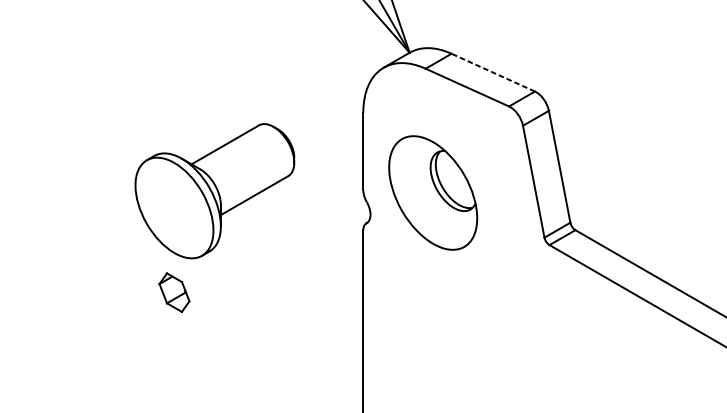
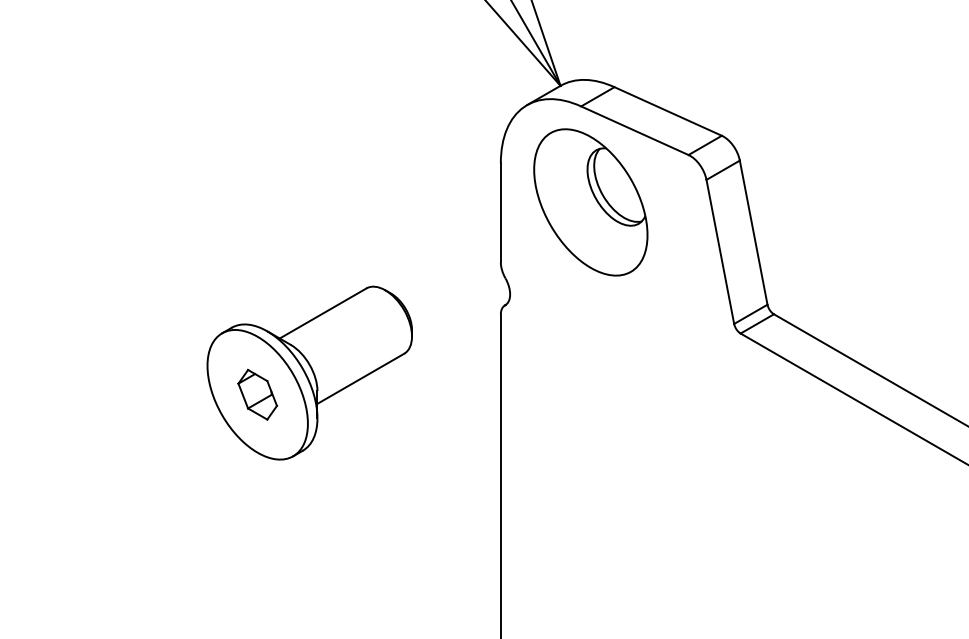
line: (493, 72) -> (668, 111), dashed -> solid
part: (214, 190) -> (309, 372), moved
part: (432, 193) -> (590, 202), moved

